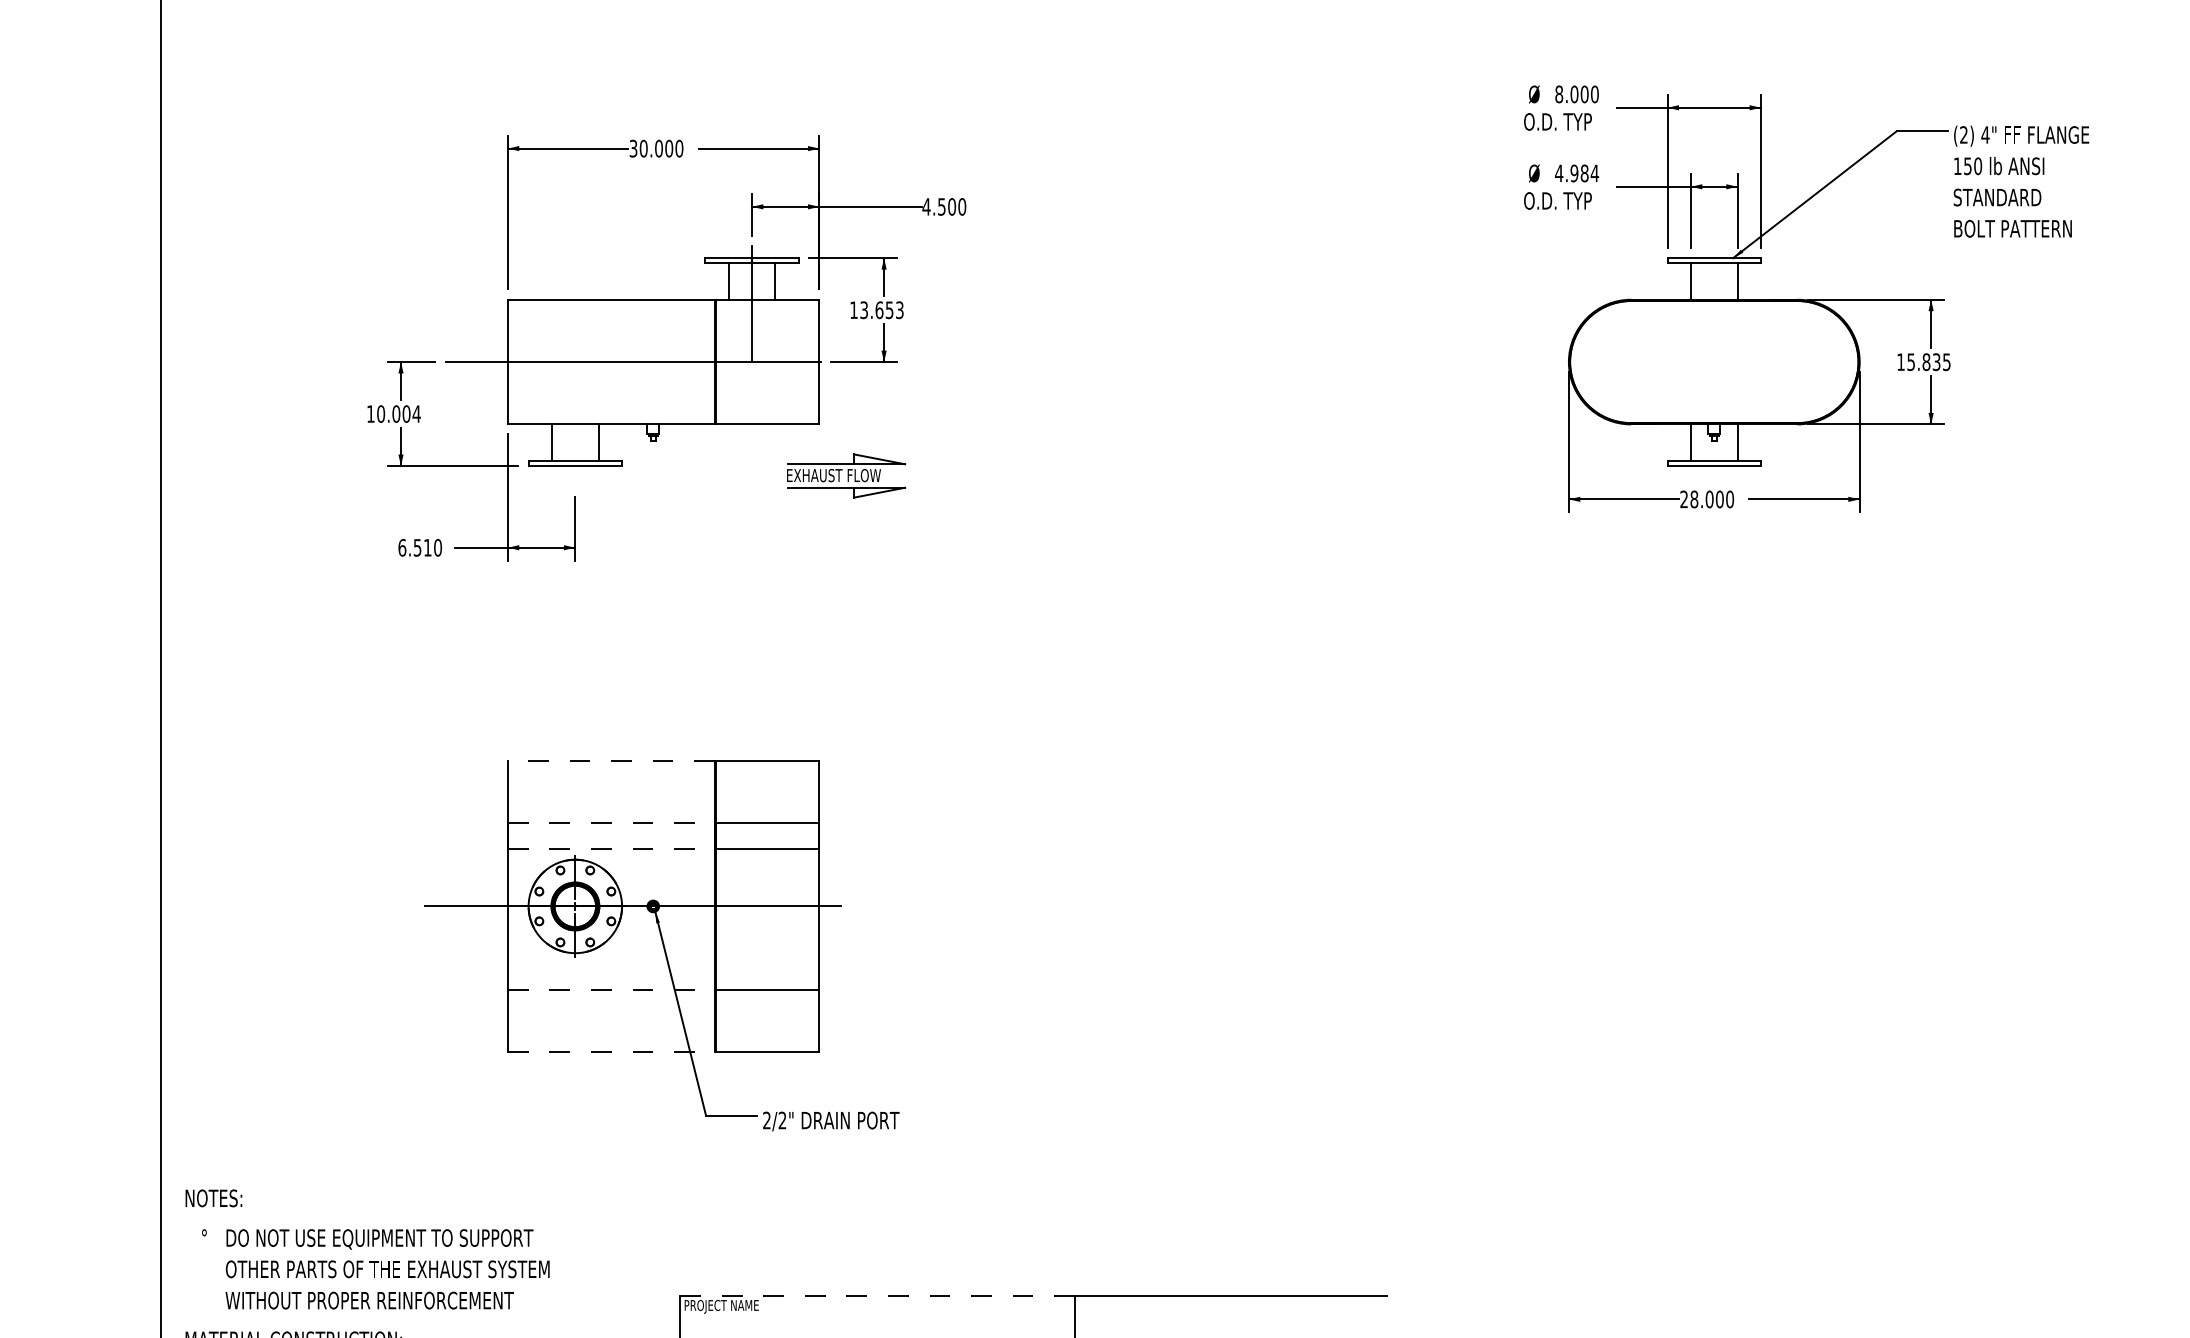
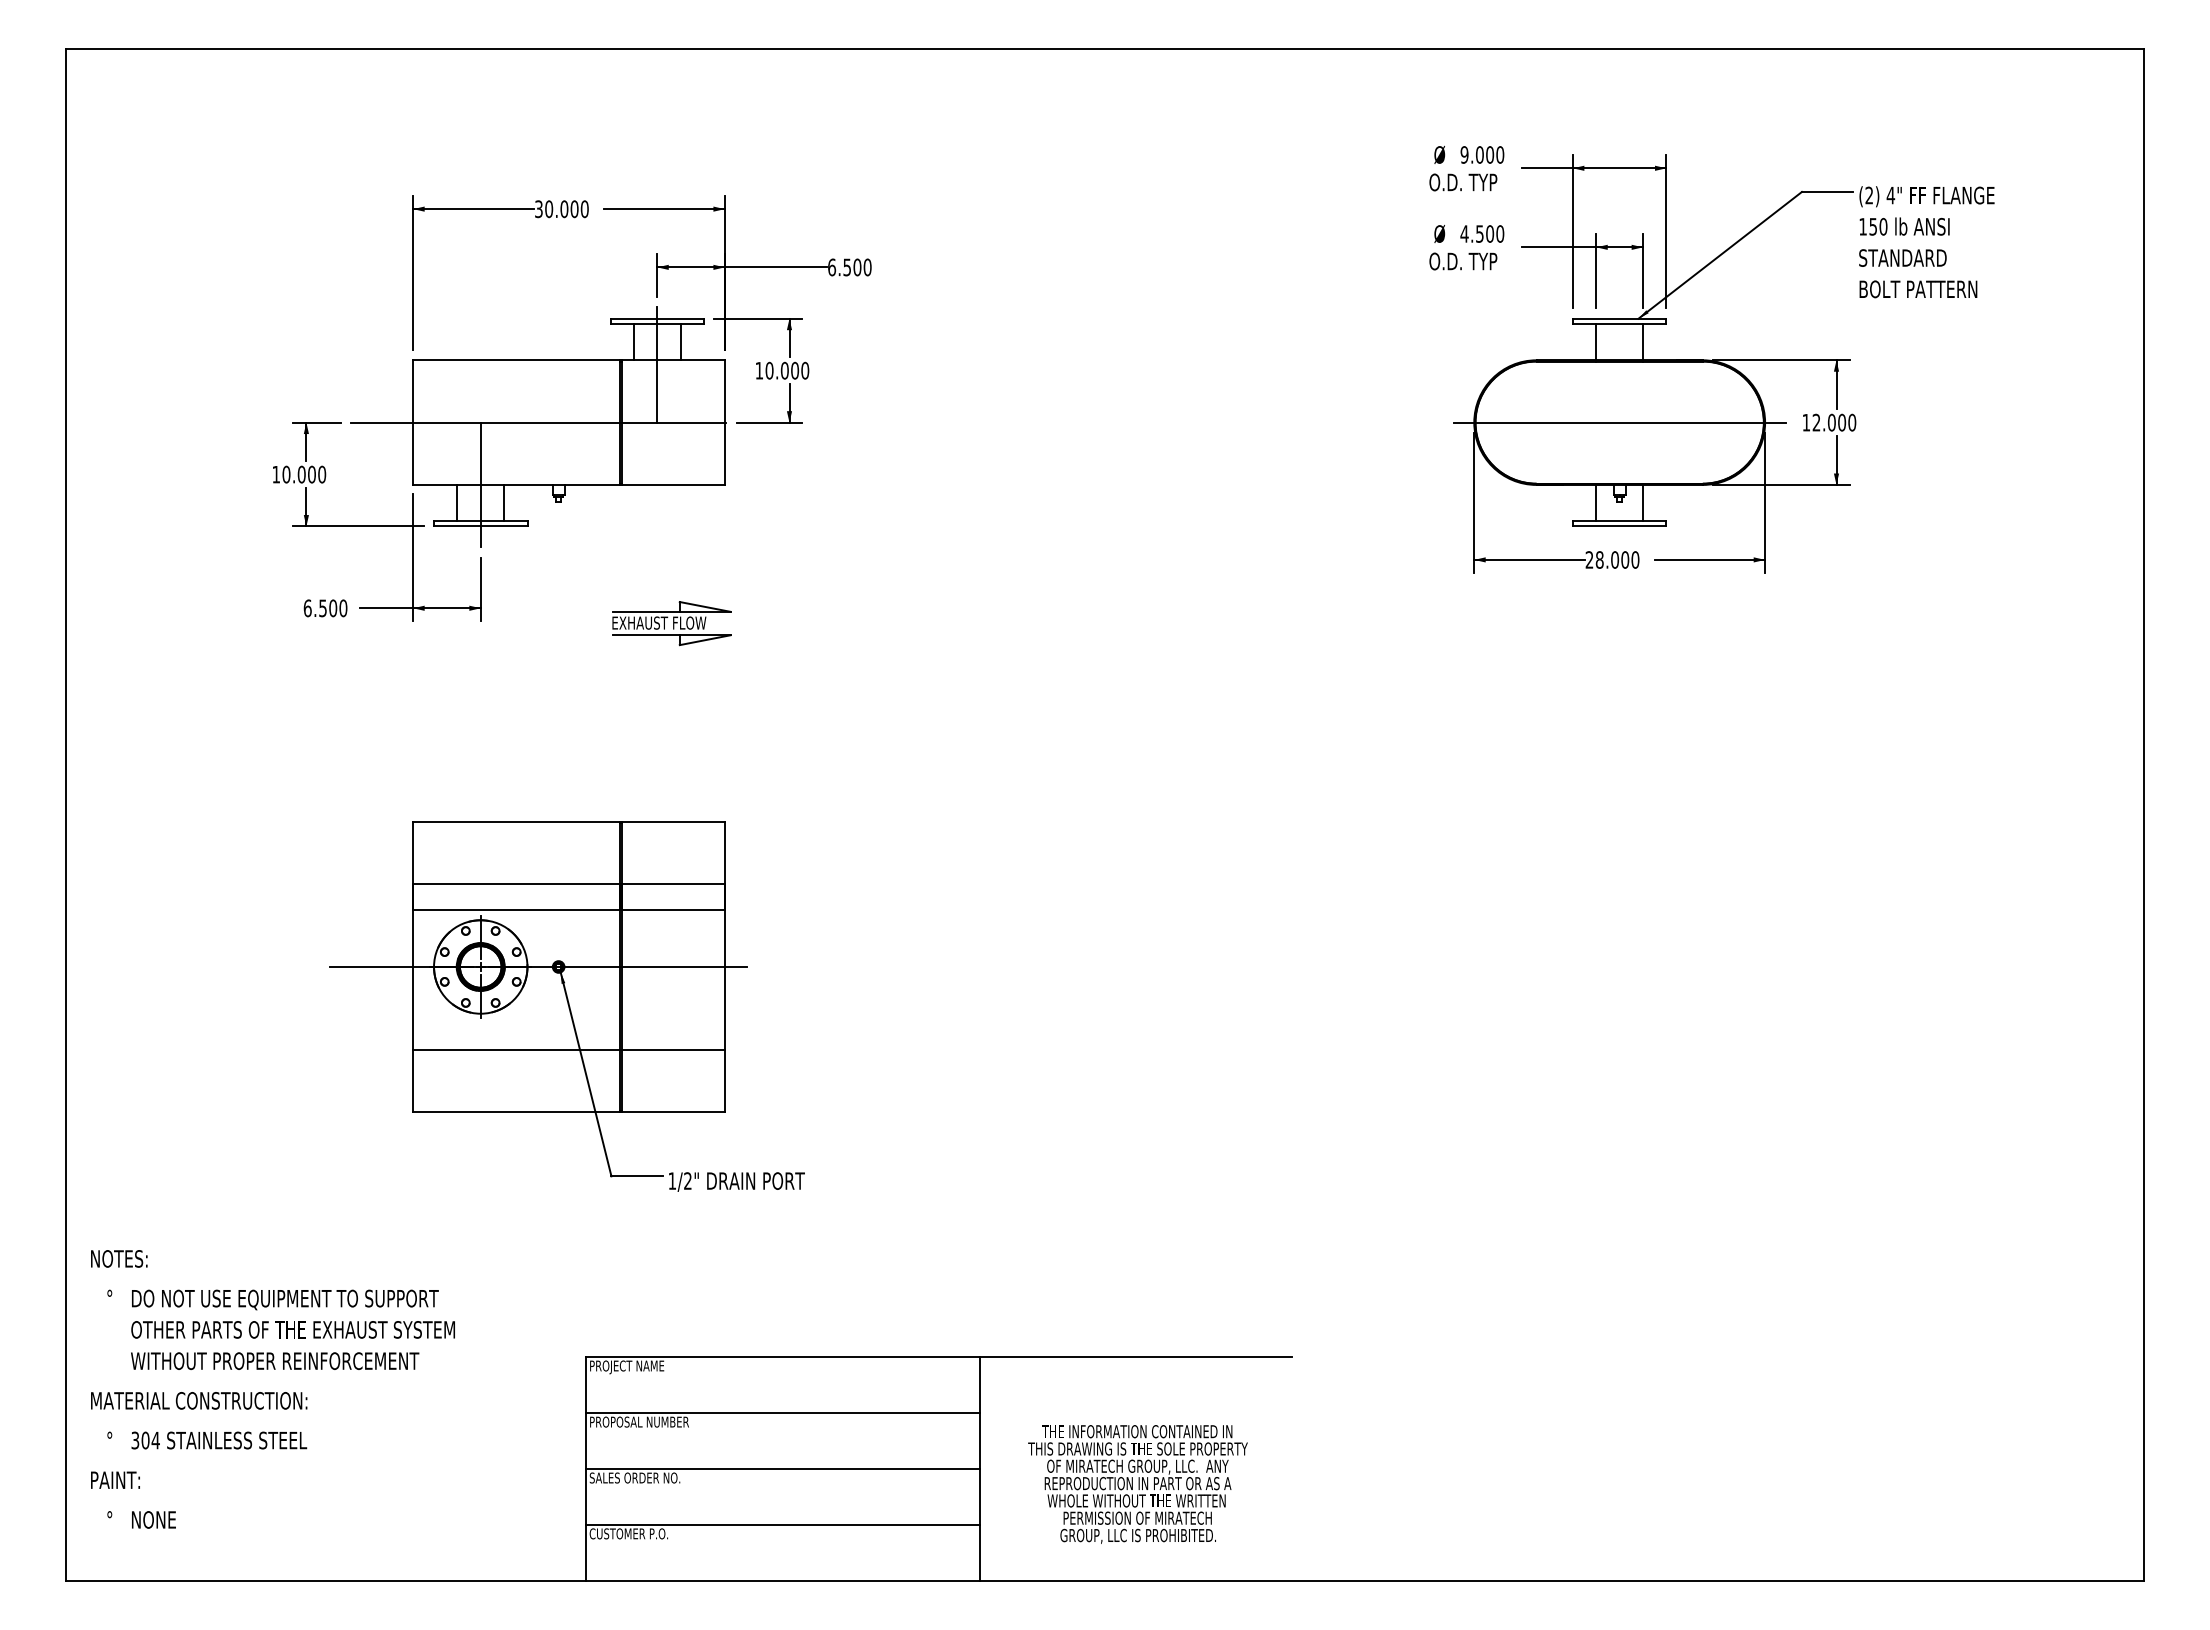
text: (1559, 93) -> (1464, 154), 8.000 -> 9.000
text: (1584, 172) -> (1489, 233), 4.984 -> 4.500
text: (926, 206) -> (831, 267), 4.500 -> 6.500
text: (882, 309) -> (787, 370), 13.653 -> 10.000
line: (1714, 361) -> (1619, 422), added
text: (1929, 361) -> (1834, 422), 15.835 -> 12.000
text: (416, 413) -> (321, 474), 10.004 -> 10.000
line: (575, 423) -> (480, 484), added
part: (846, 475) -> (671, 623), moved
text: (428, 547) -> (333, 608), 6.510 -> 6.500
line: (611, 760) -> (516, 821), dashed -> solid
line: (611, 822) -> (516, 883), dashed -> solid
line: (611, 848) -> (516, 909), dashed -> solid
line: (611, 989) -> (516, 1050), dashed -> solid
line: (611, 1051) -> (516, 1112), dashed -> solid
text: (766, 1119) -> (671, 1180), 2/2" -> 1/2"
line: (877, 1295) -> (782, 1356), dashed -> solid

